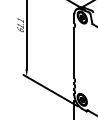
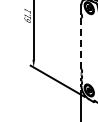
line: (74, 53) -> (81, 44), solid -> dashed

